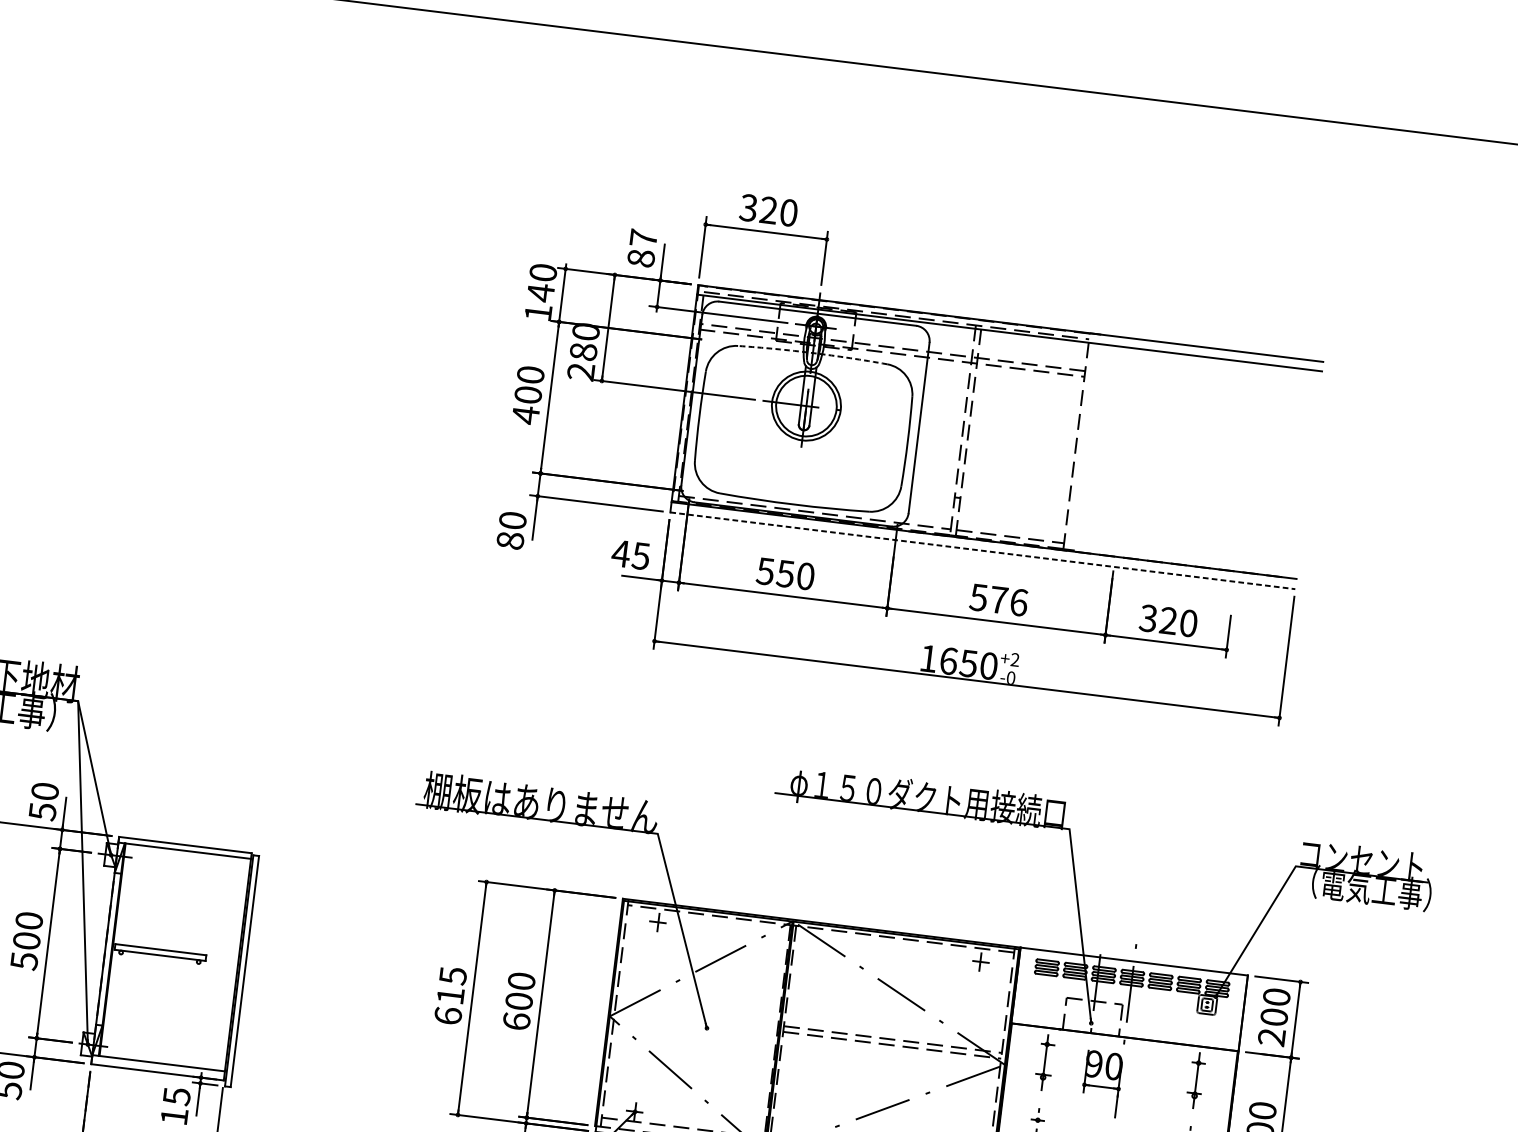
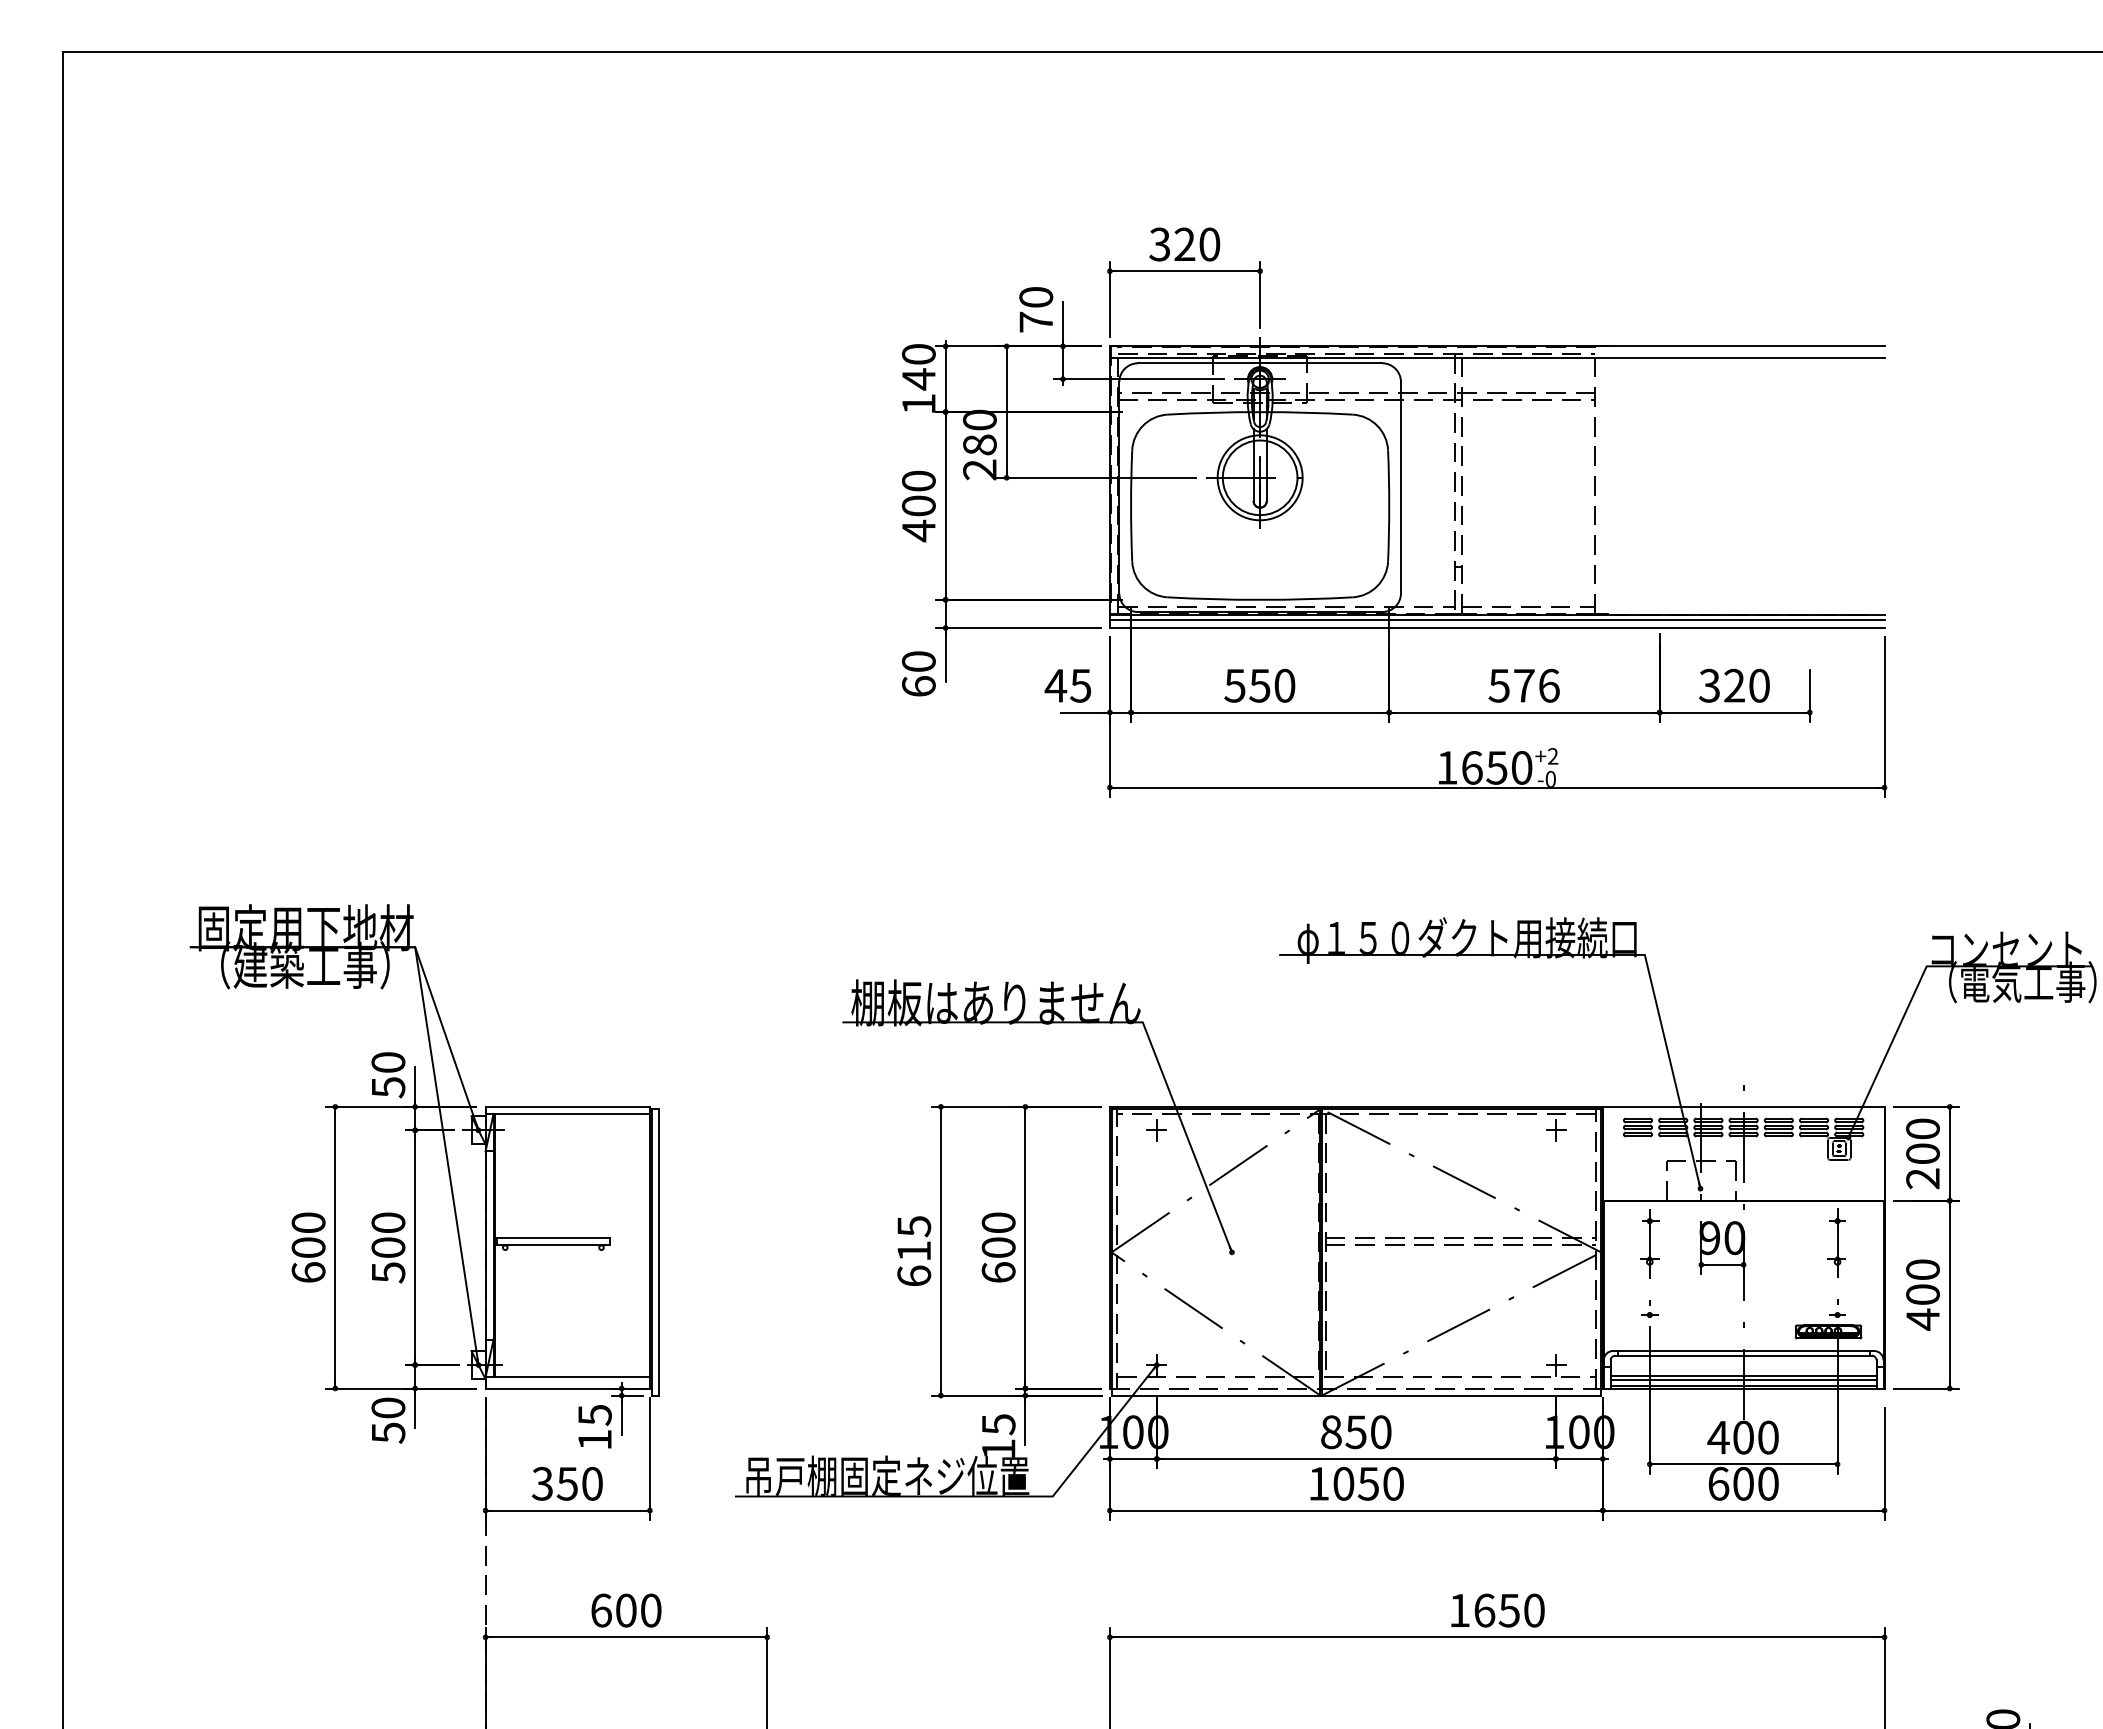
text: (642, 248) -> (1036, 309), 87 -> 70
arc: (813, 353) -> (1260, 412), dashed -> solid
text: (510, 540) -> (918, 686), 80 -> 60
line: (982, 544) -> (1496, 620), added
line: (983, 551) -> (1497, 628), dashed -> solid

